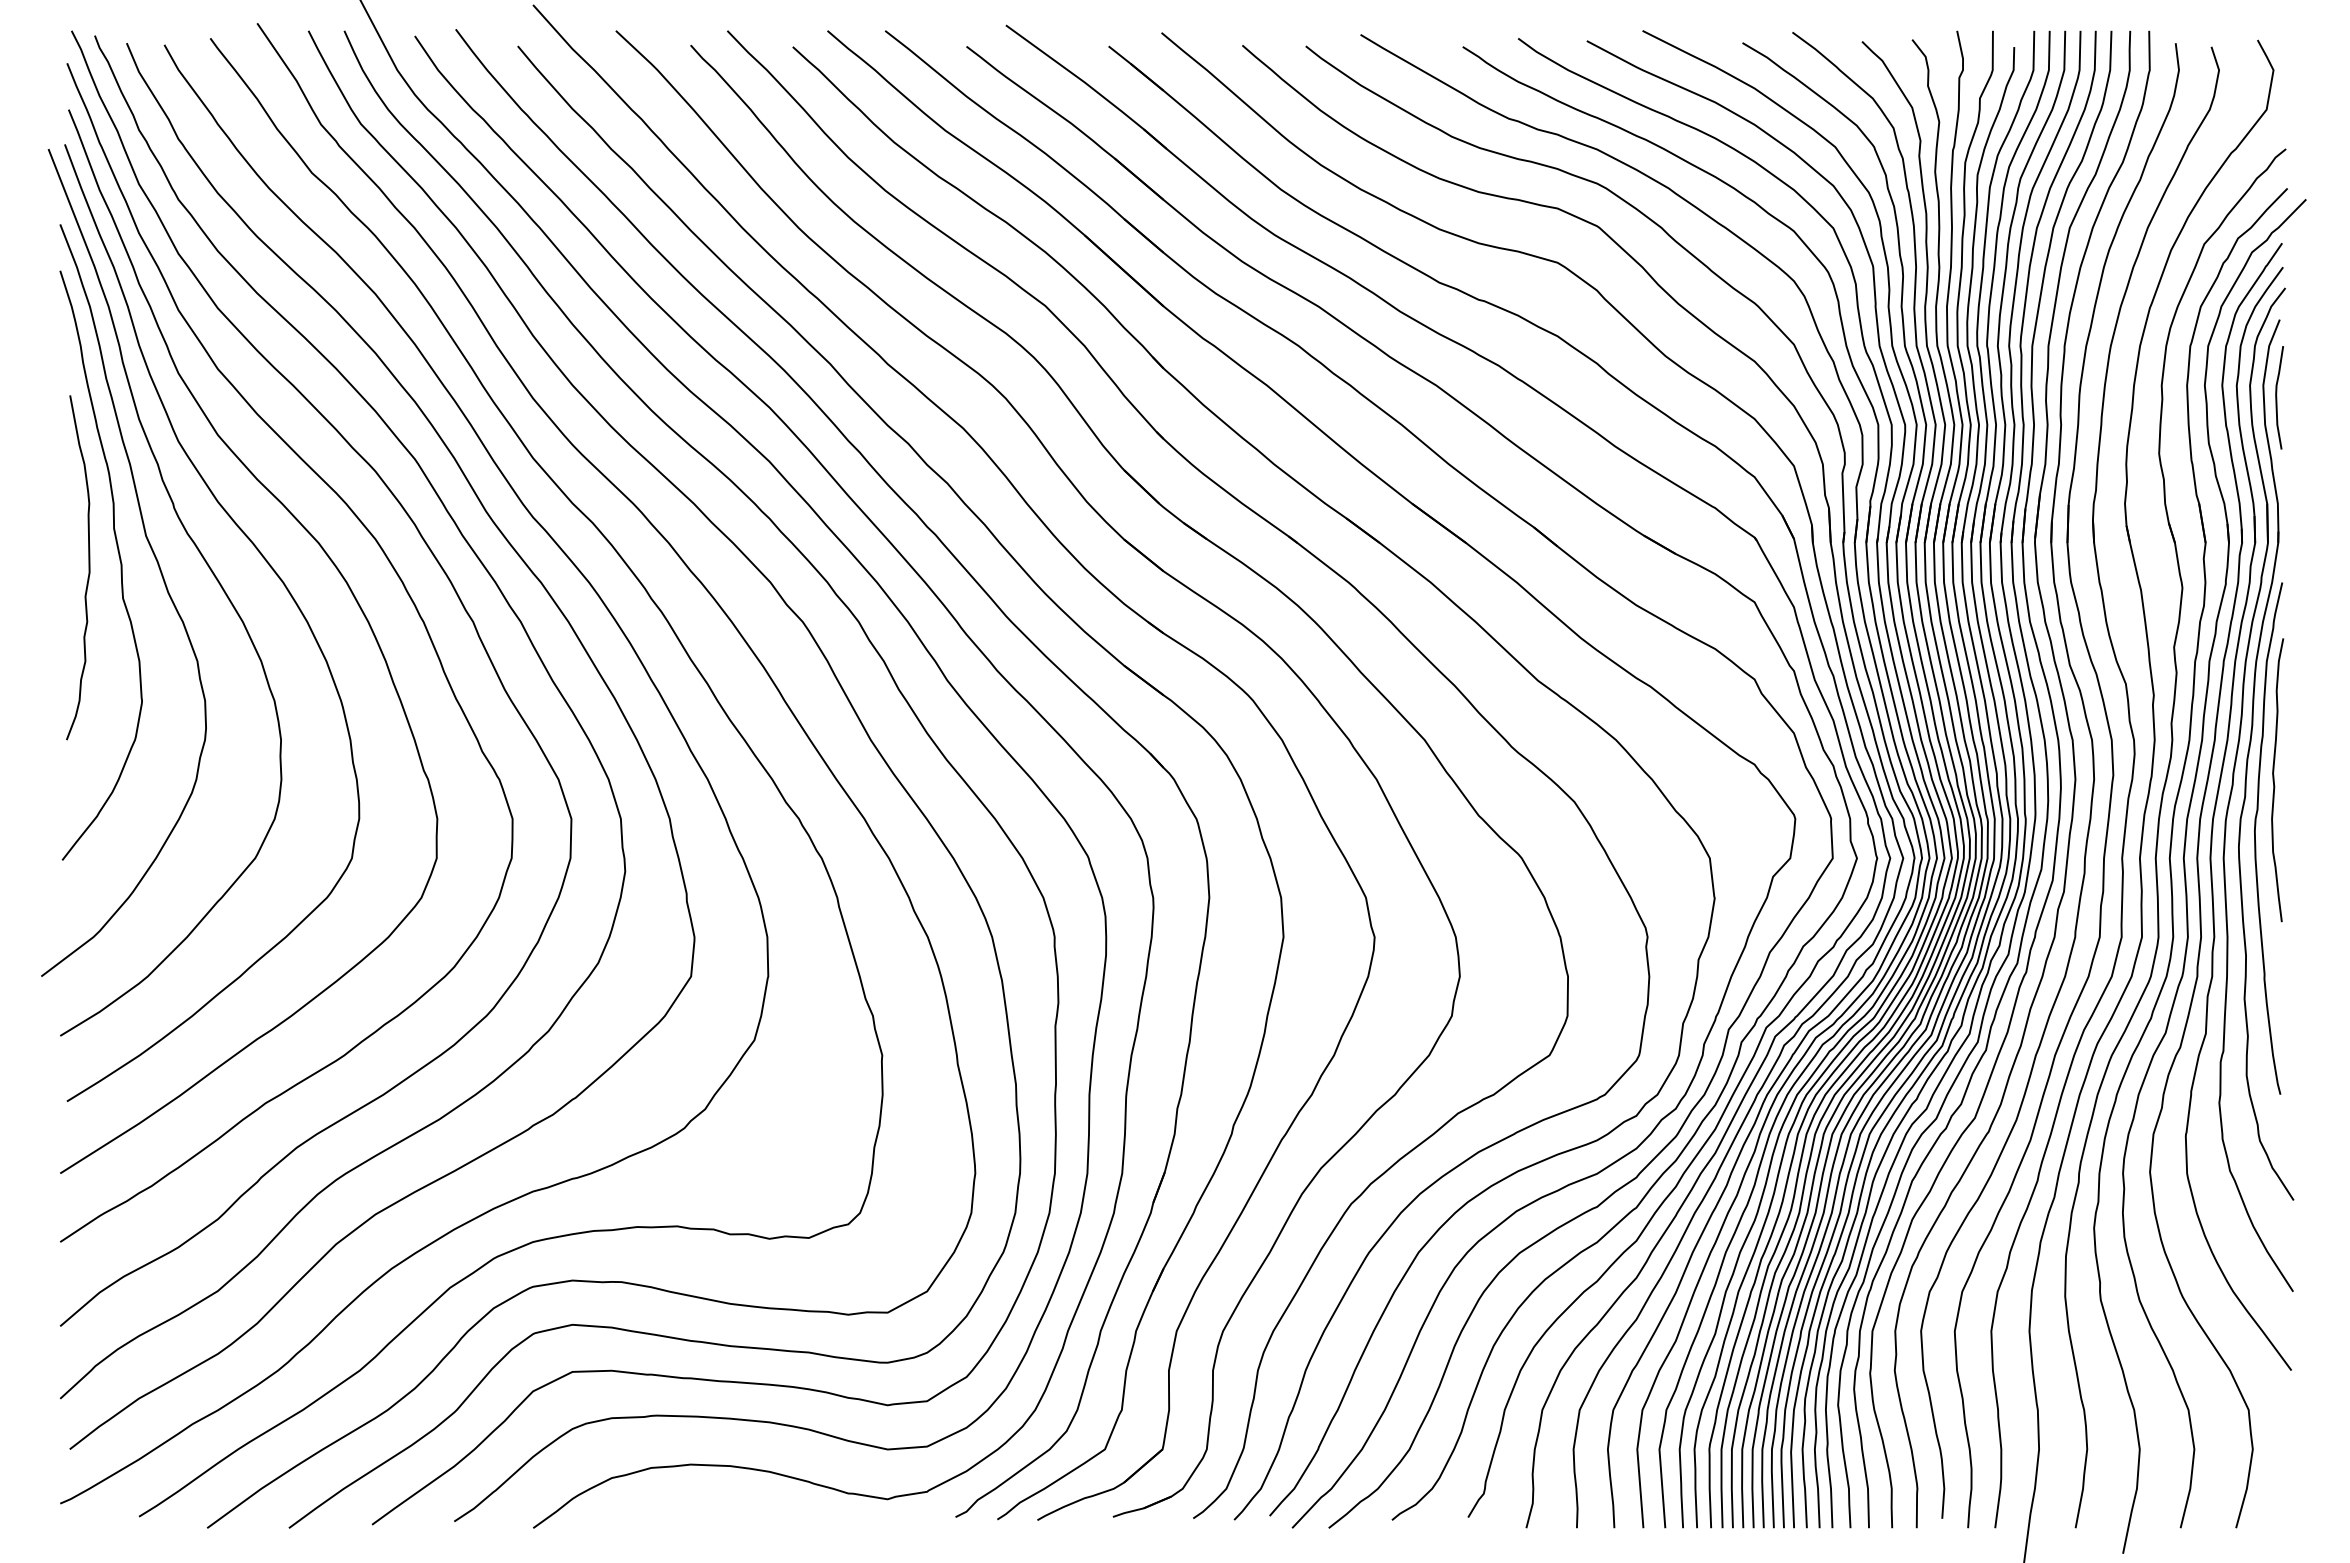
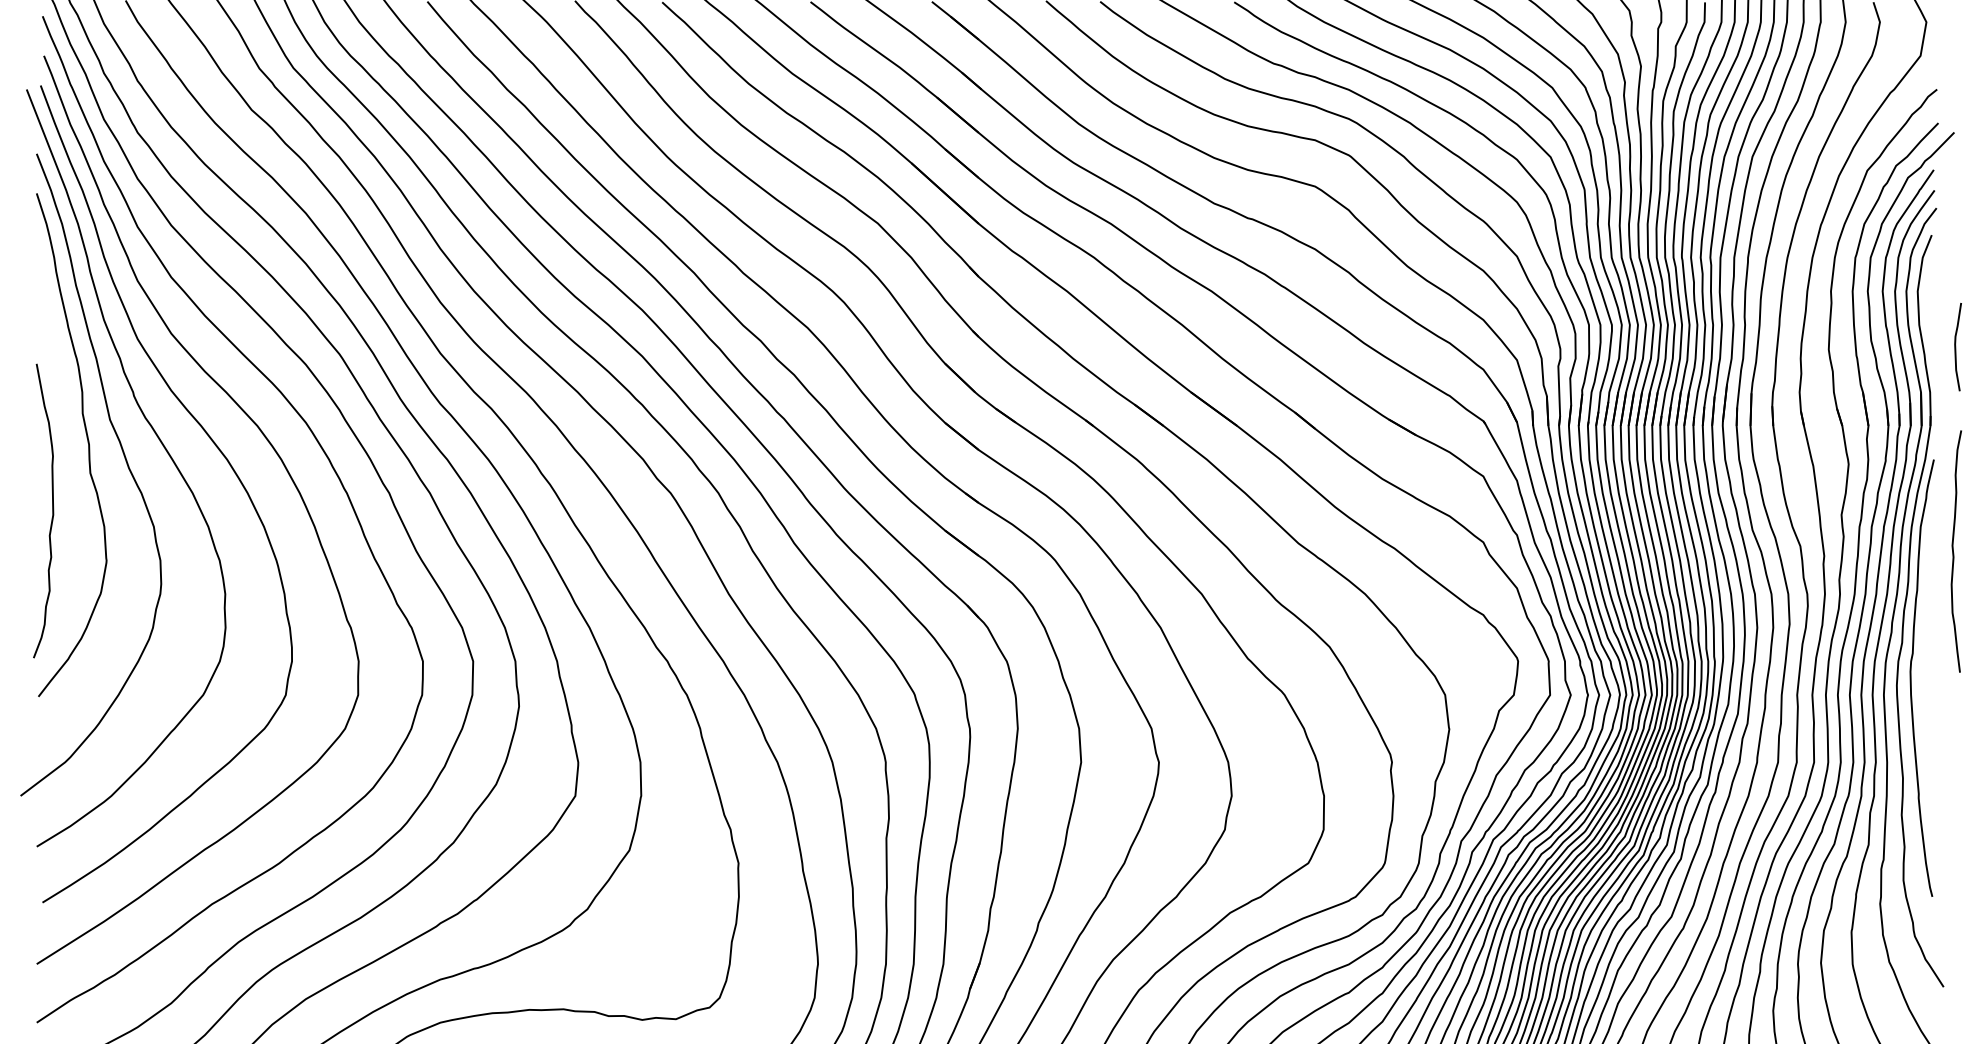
curve: (2277, 397) -> (1956, 346), moved
curve: (88, 567) -> (52, 510), moved
curve: (2274, 780) -> (1953, 551), moved

